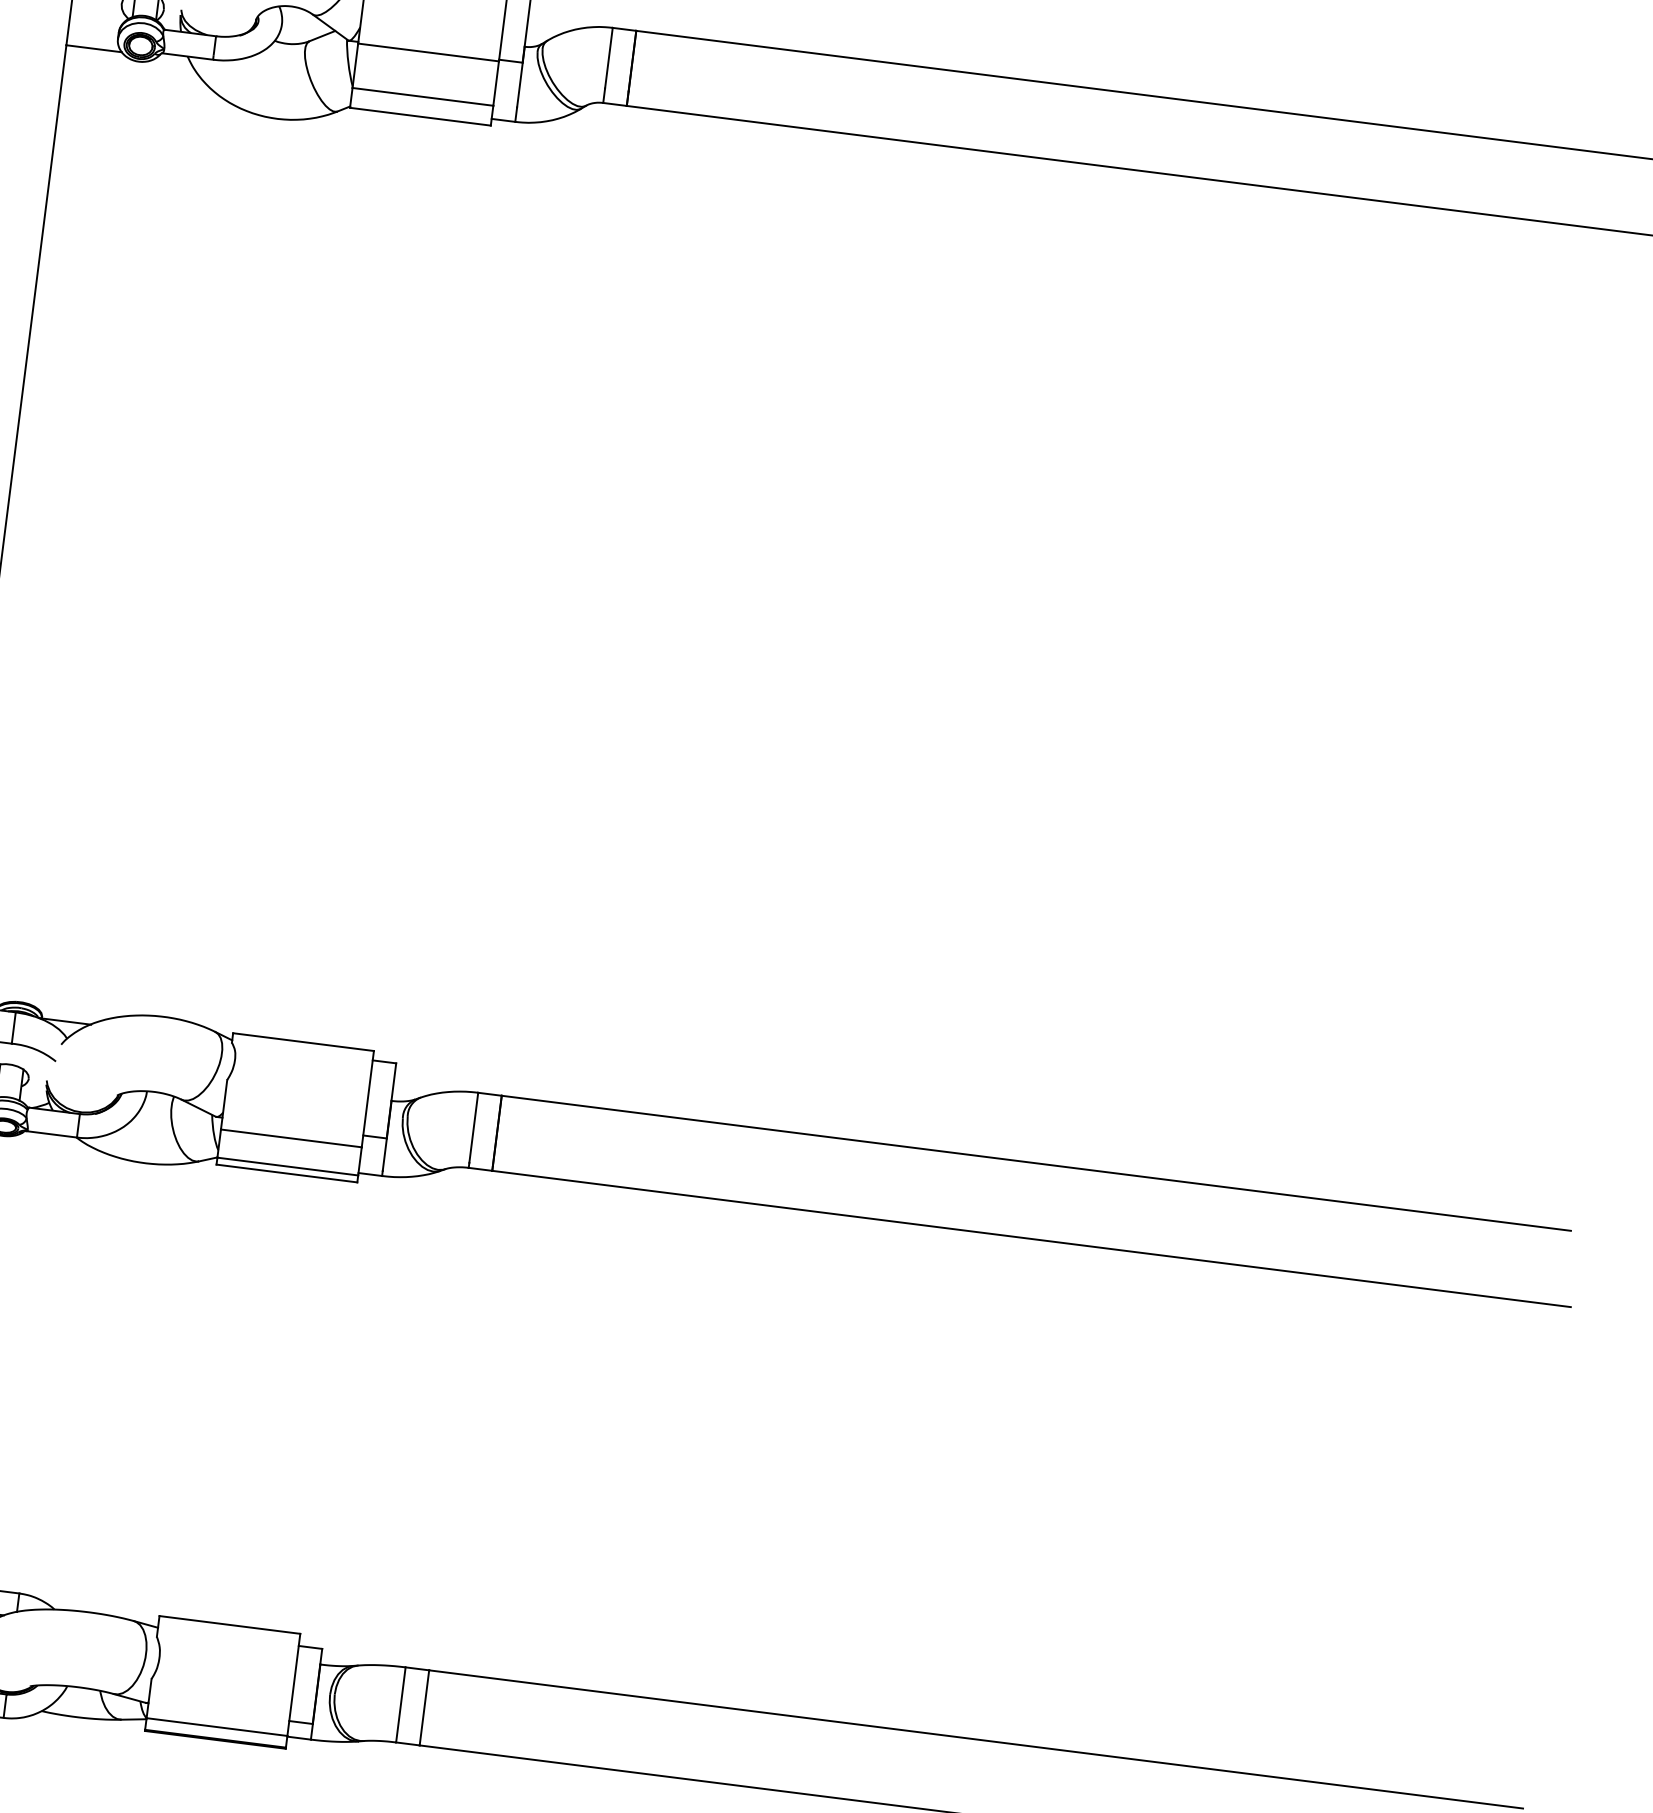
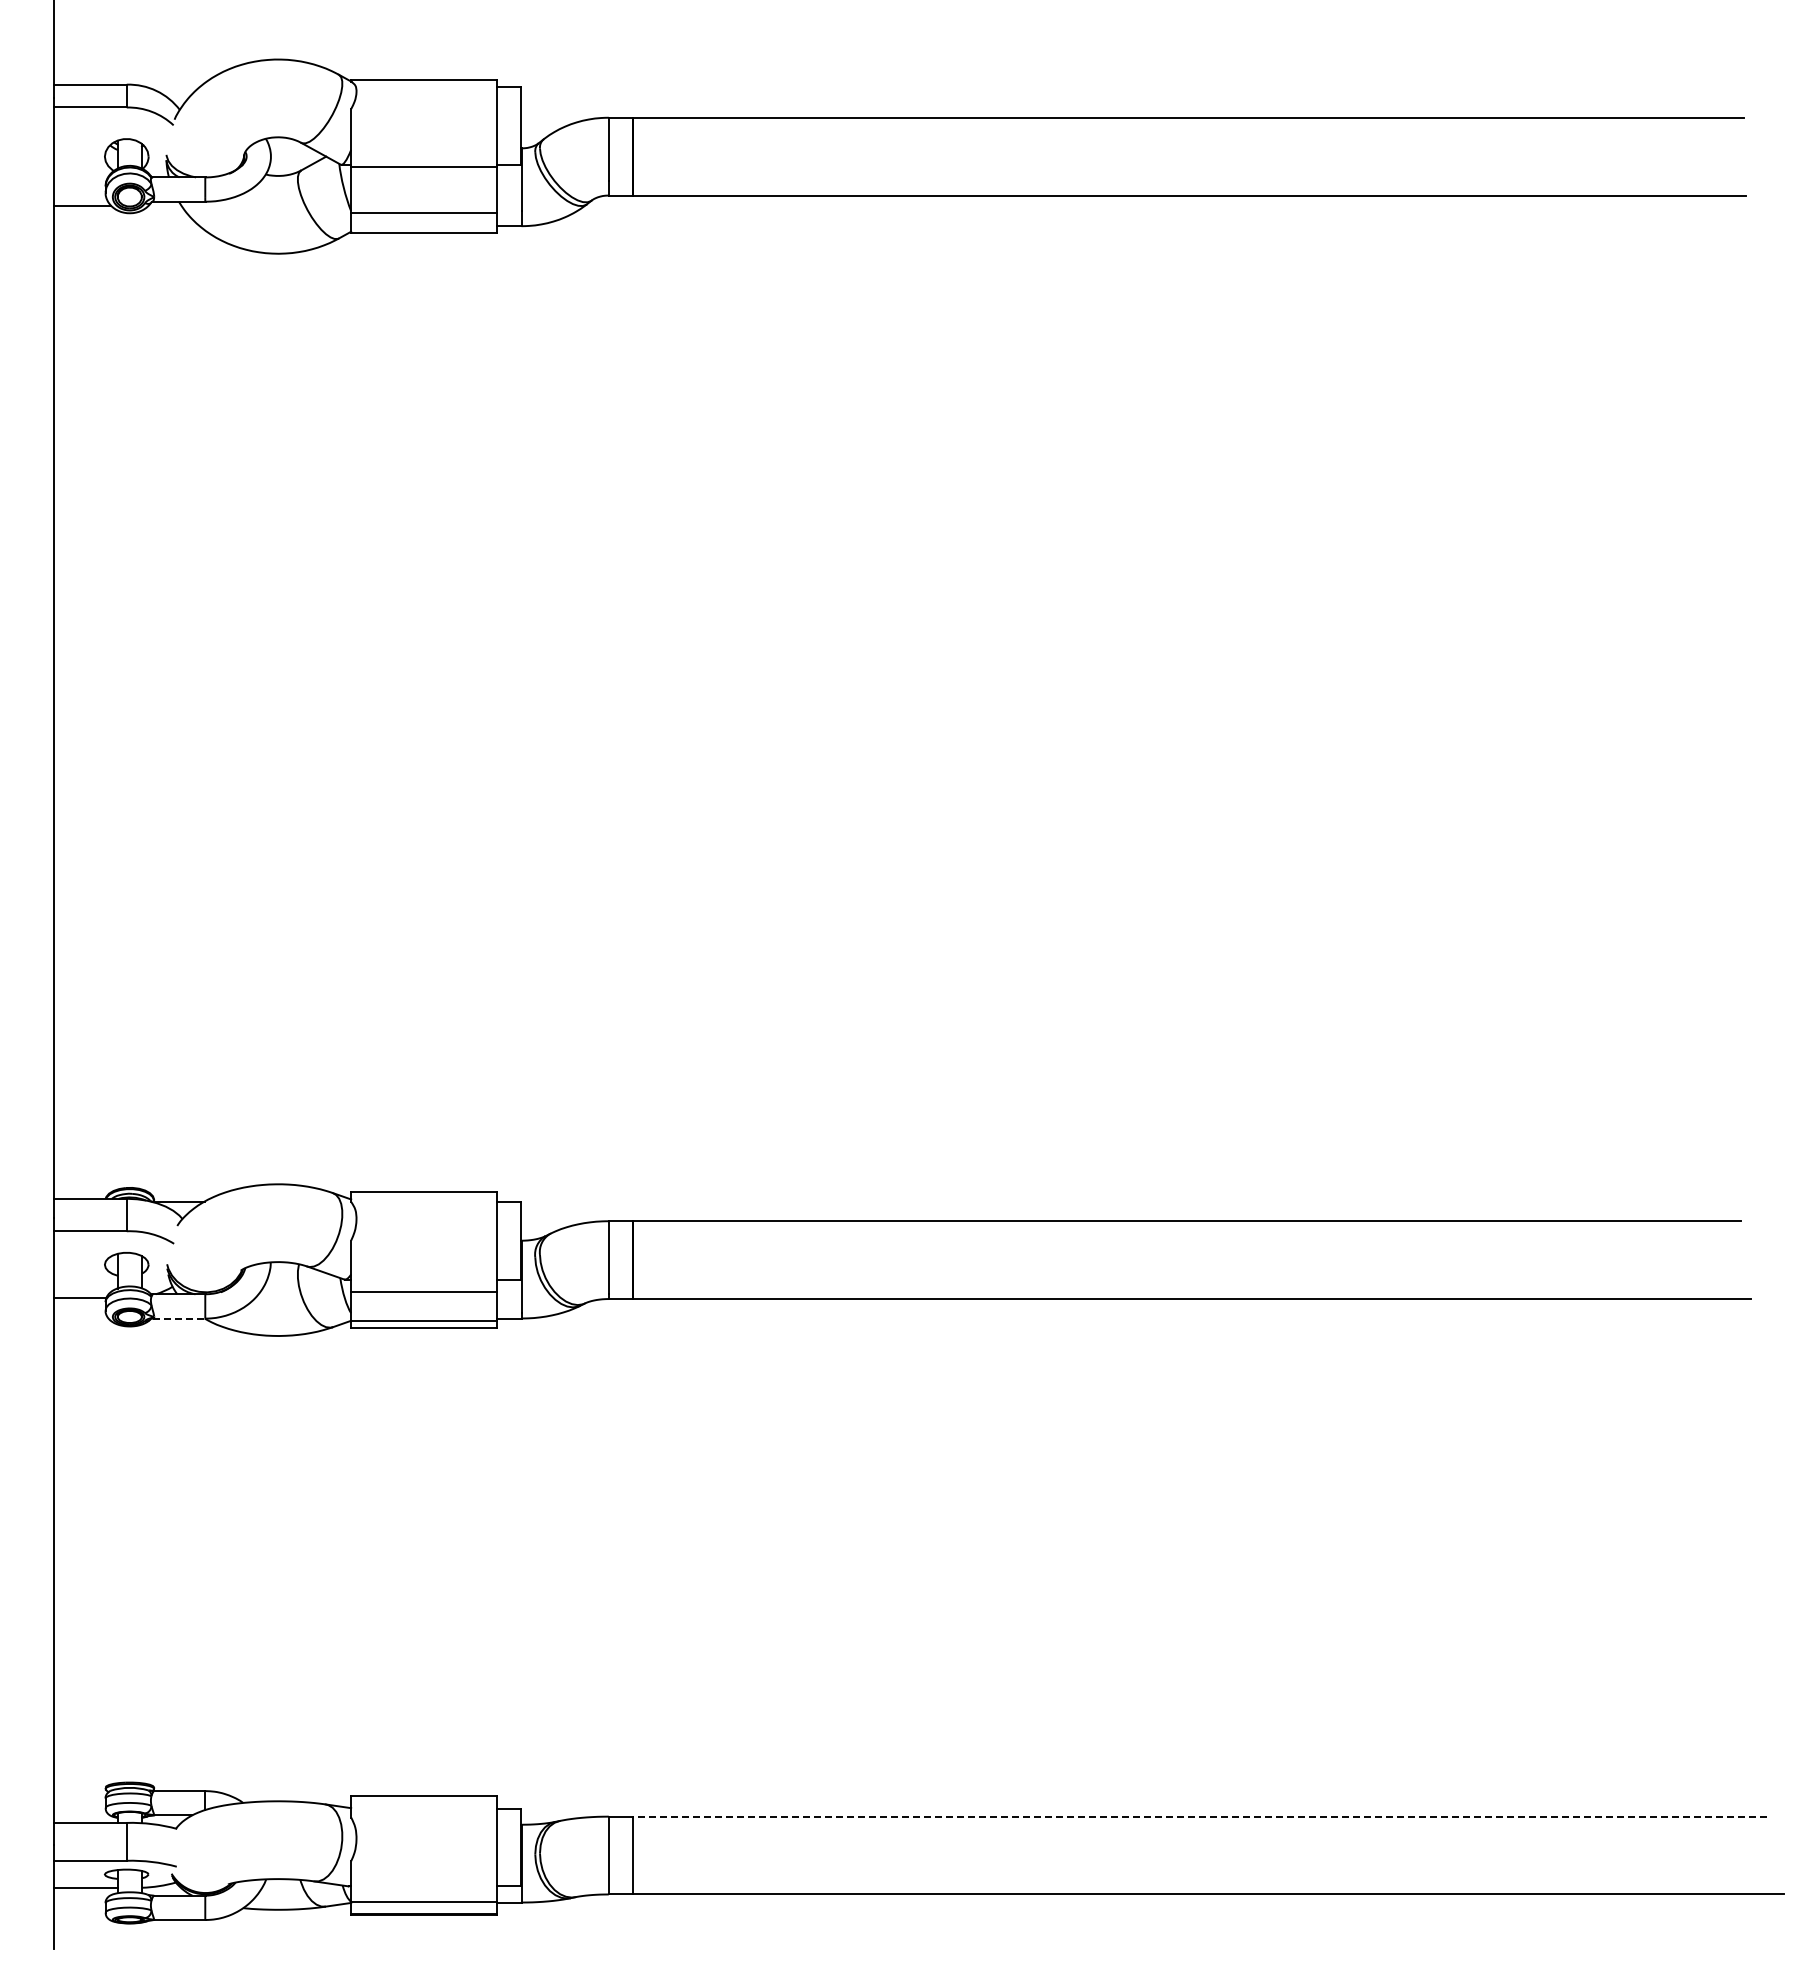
line: (53, 1134) -> (180, 1318), solid -> dashed
line: (975, 1739) -> (1199, 1816), solid -> dashed

